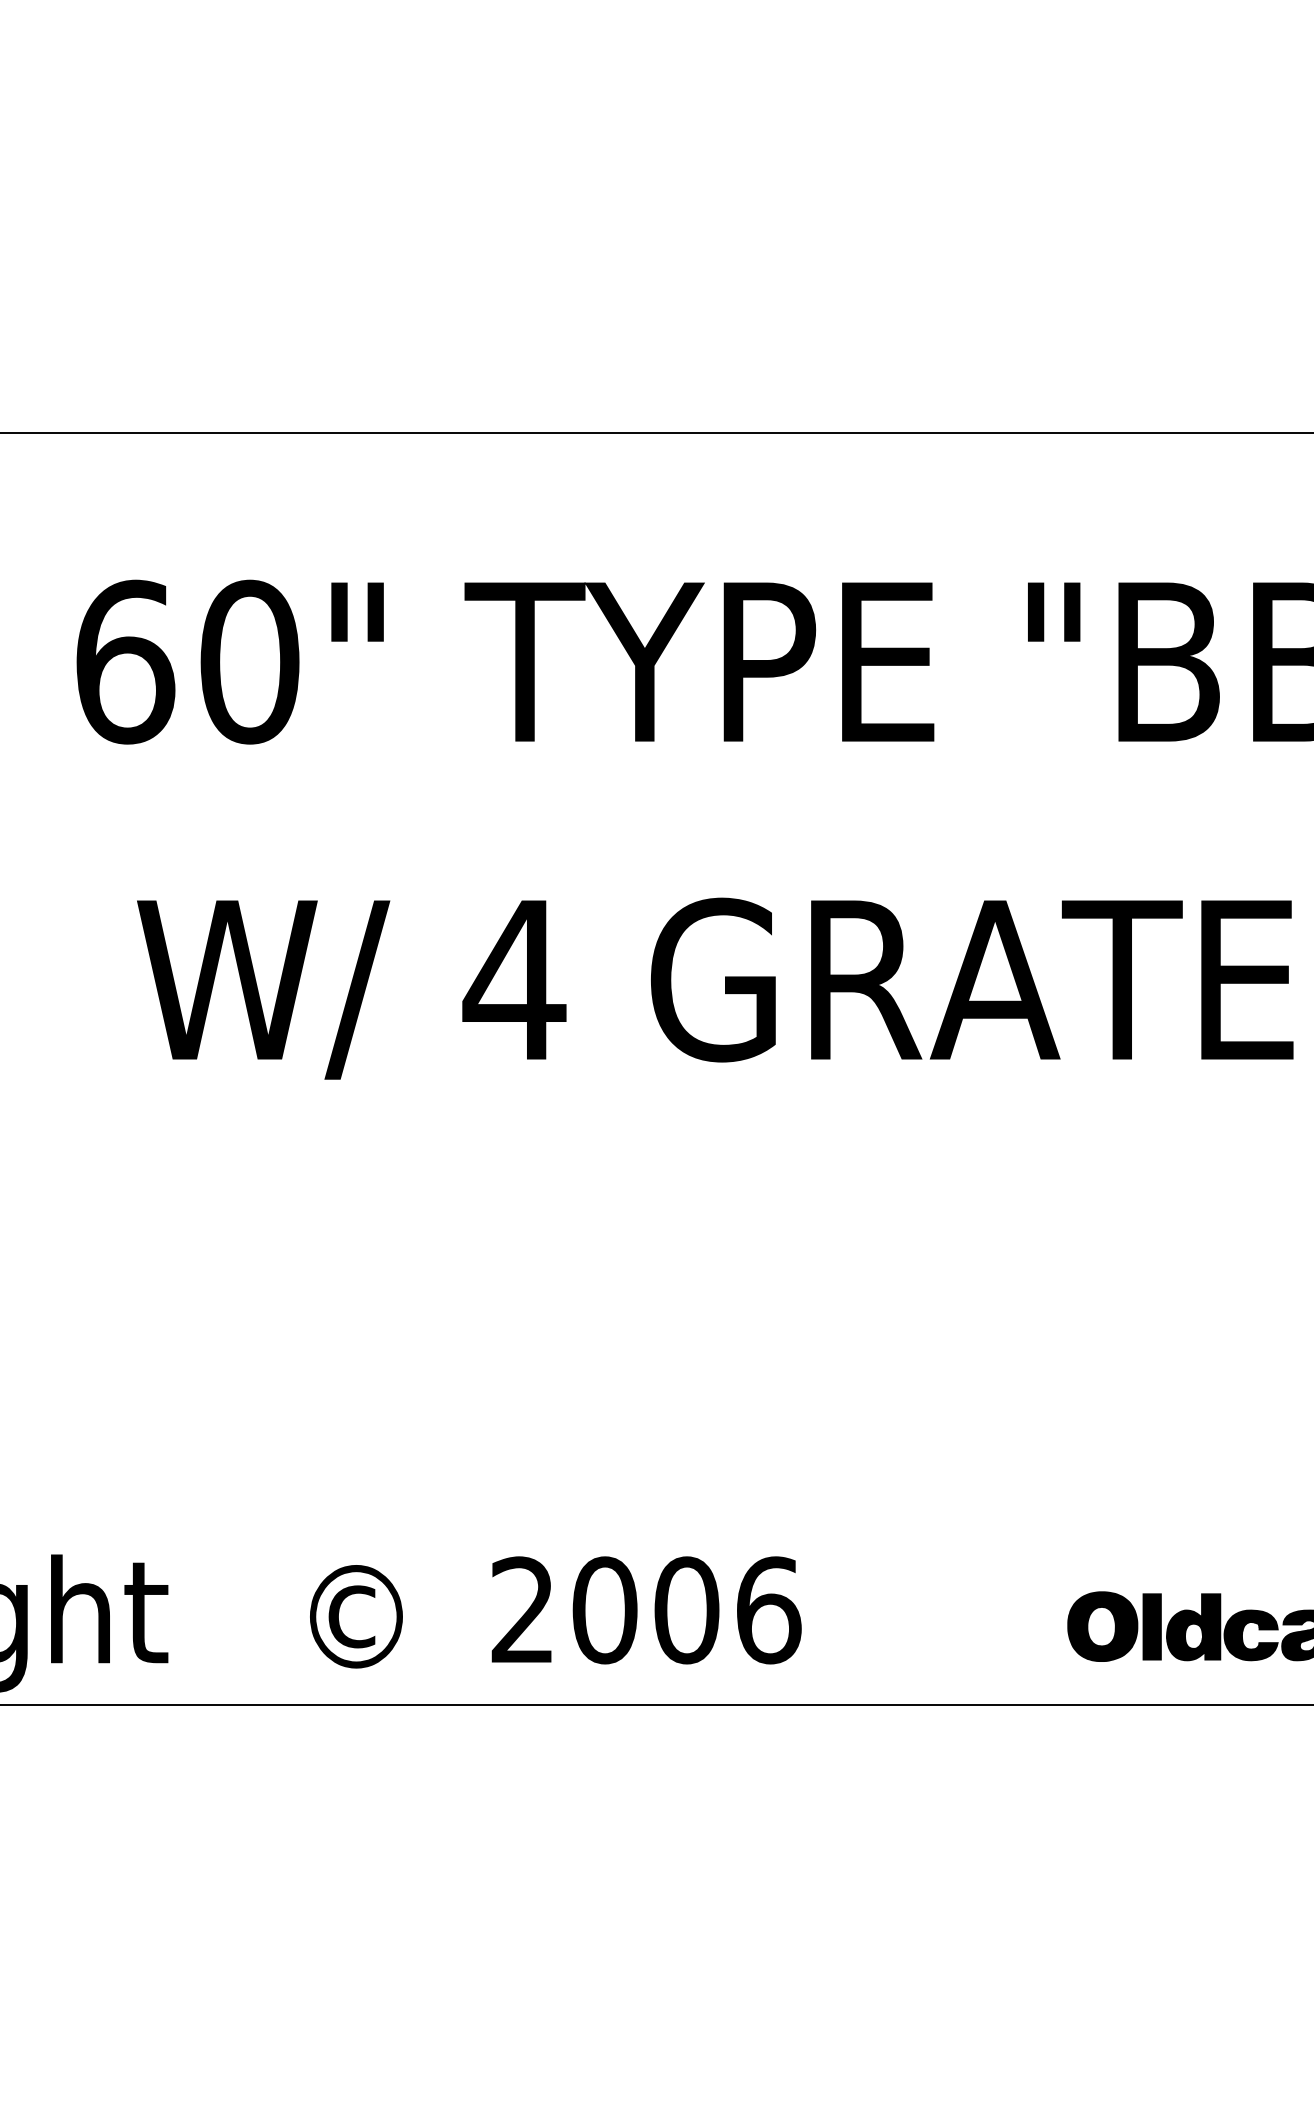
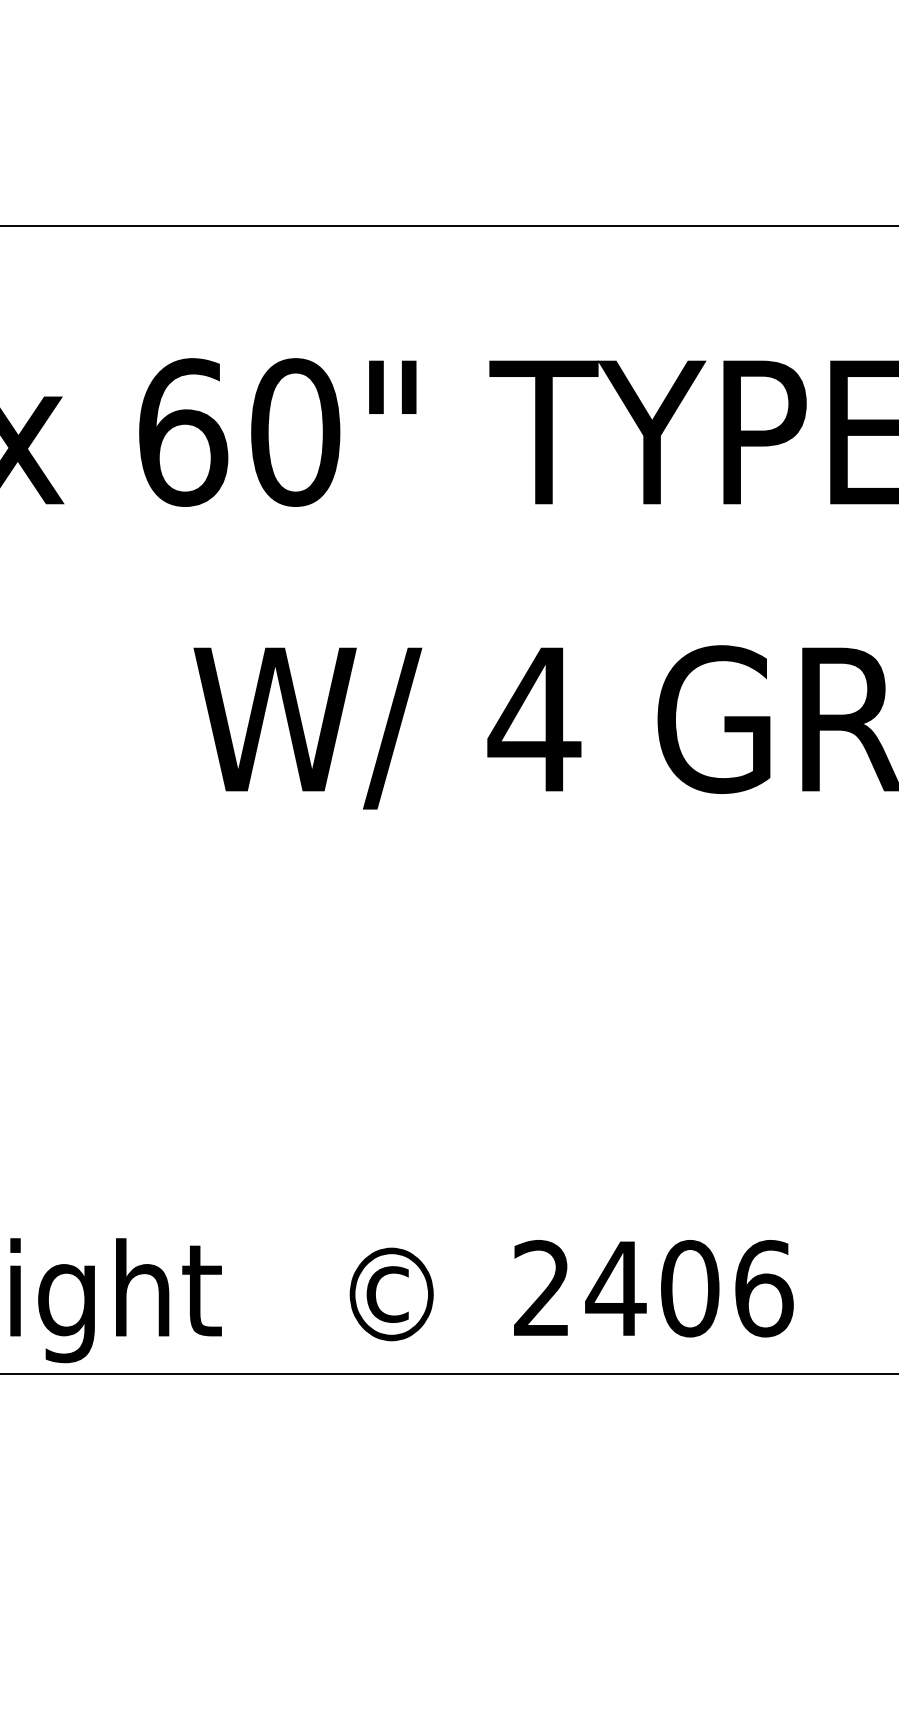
text: (604, 1610) -> (615, 1288), 2006 -> 2406

